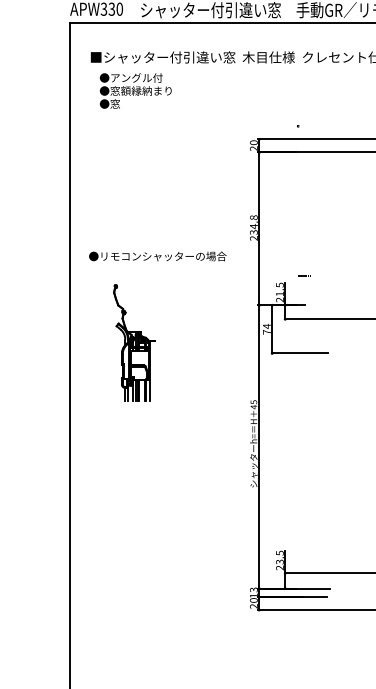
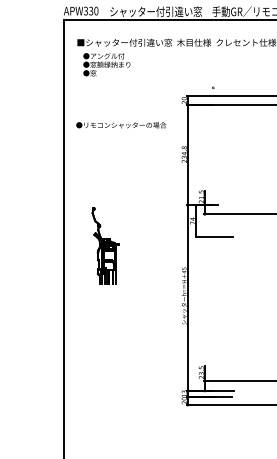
text: (158, 256) -> (121, 125), moved
line: (304, 275) -> (217, 185), removed
part: (133, 342) -> (105, 245), moved

